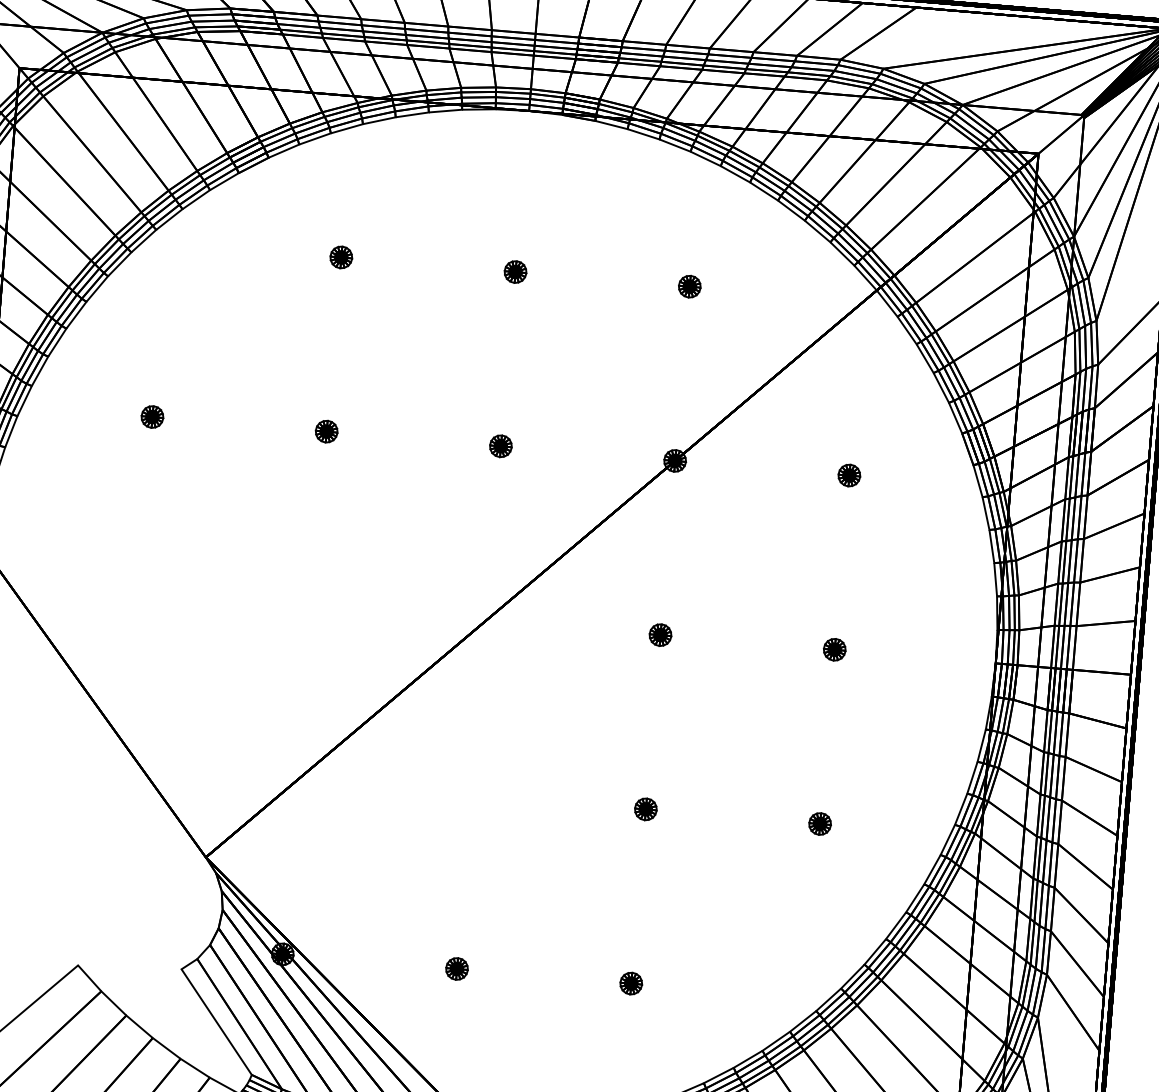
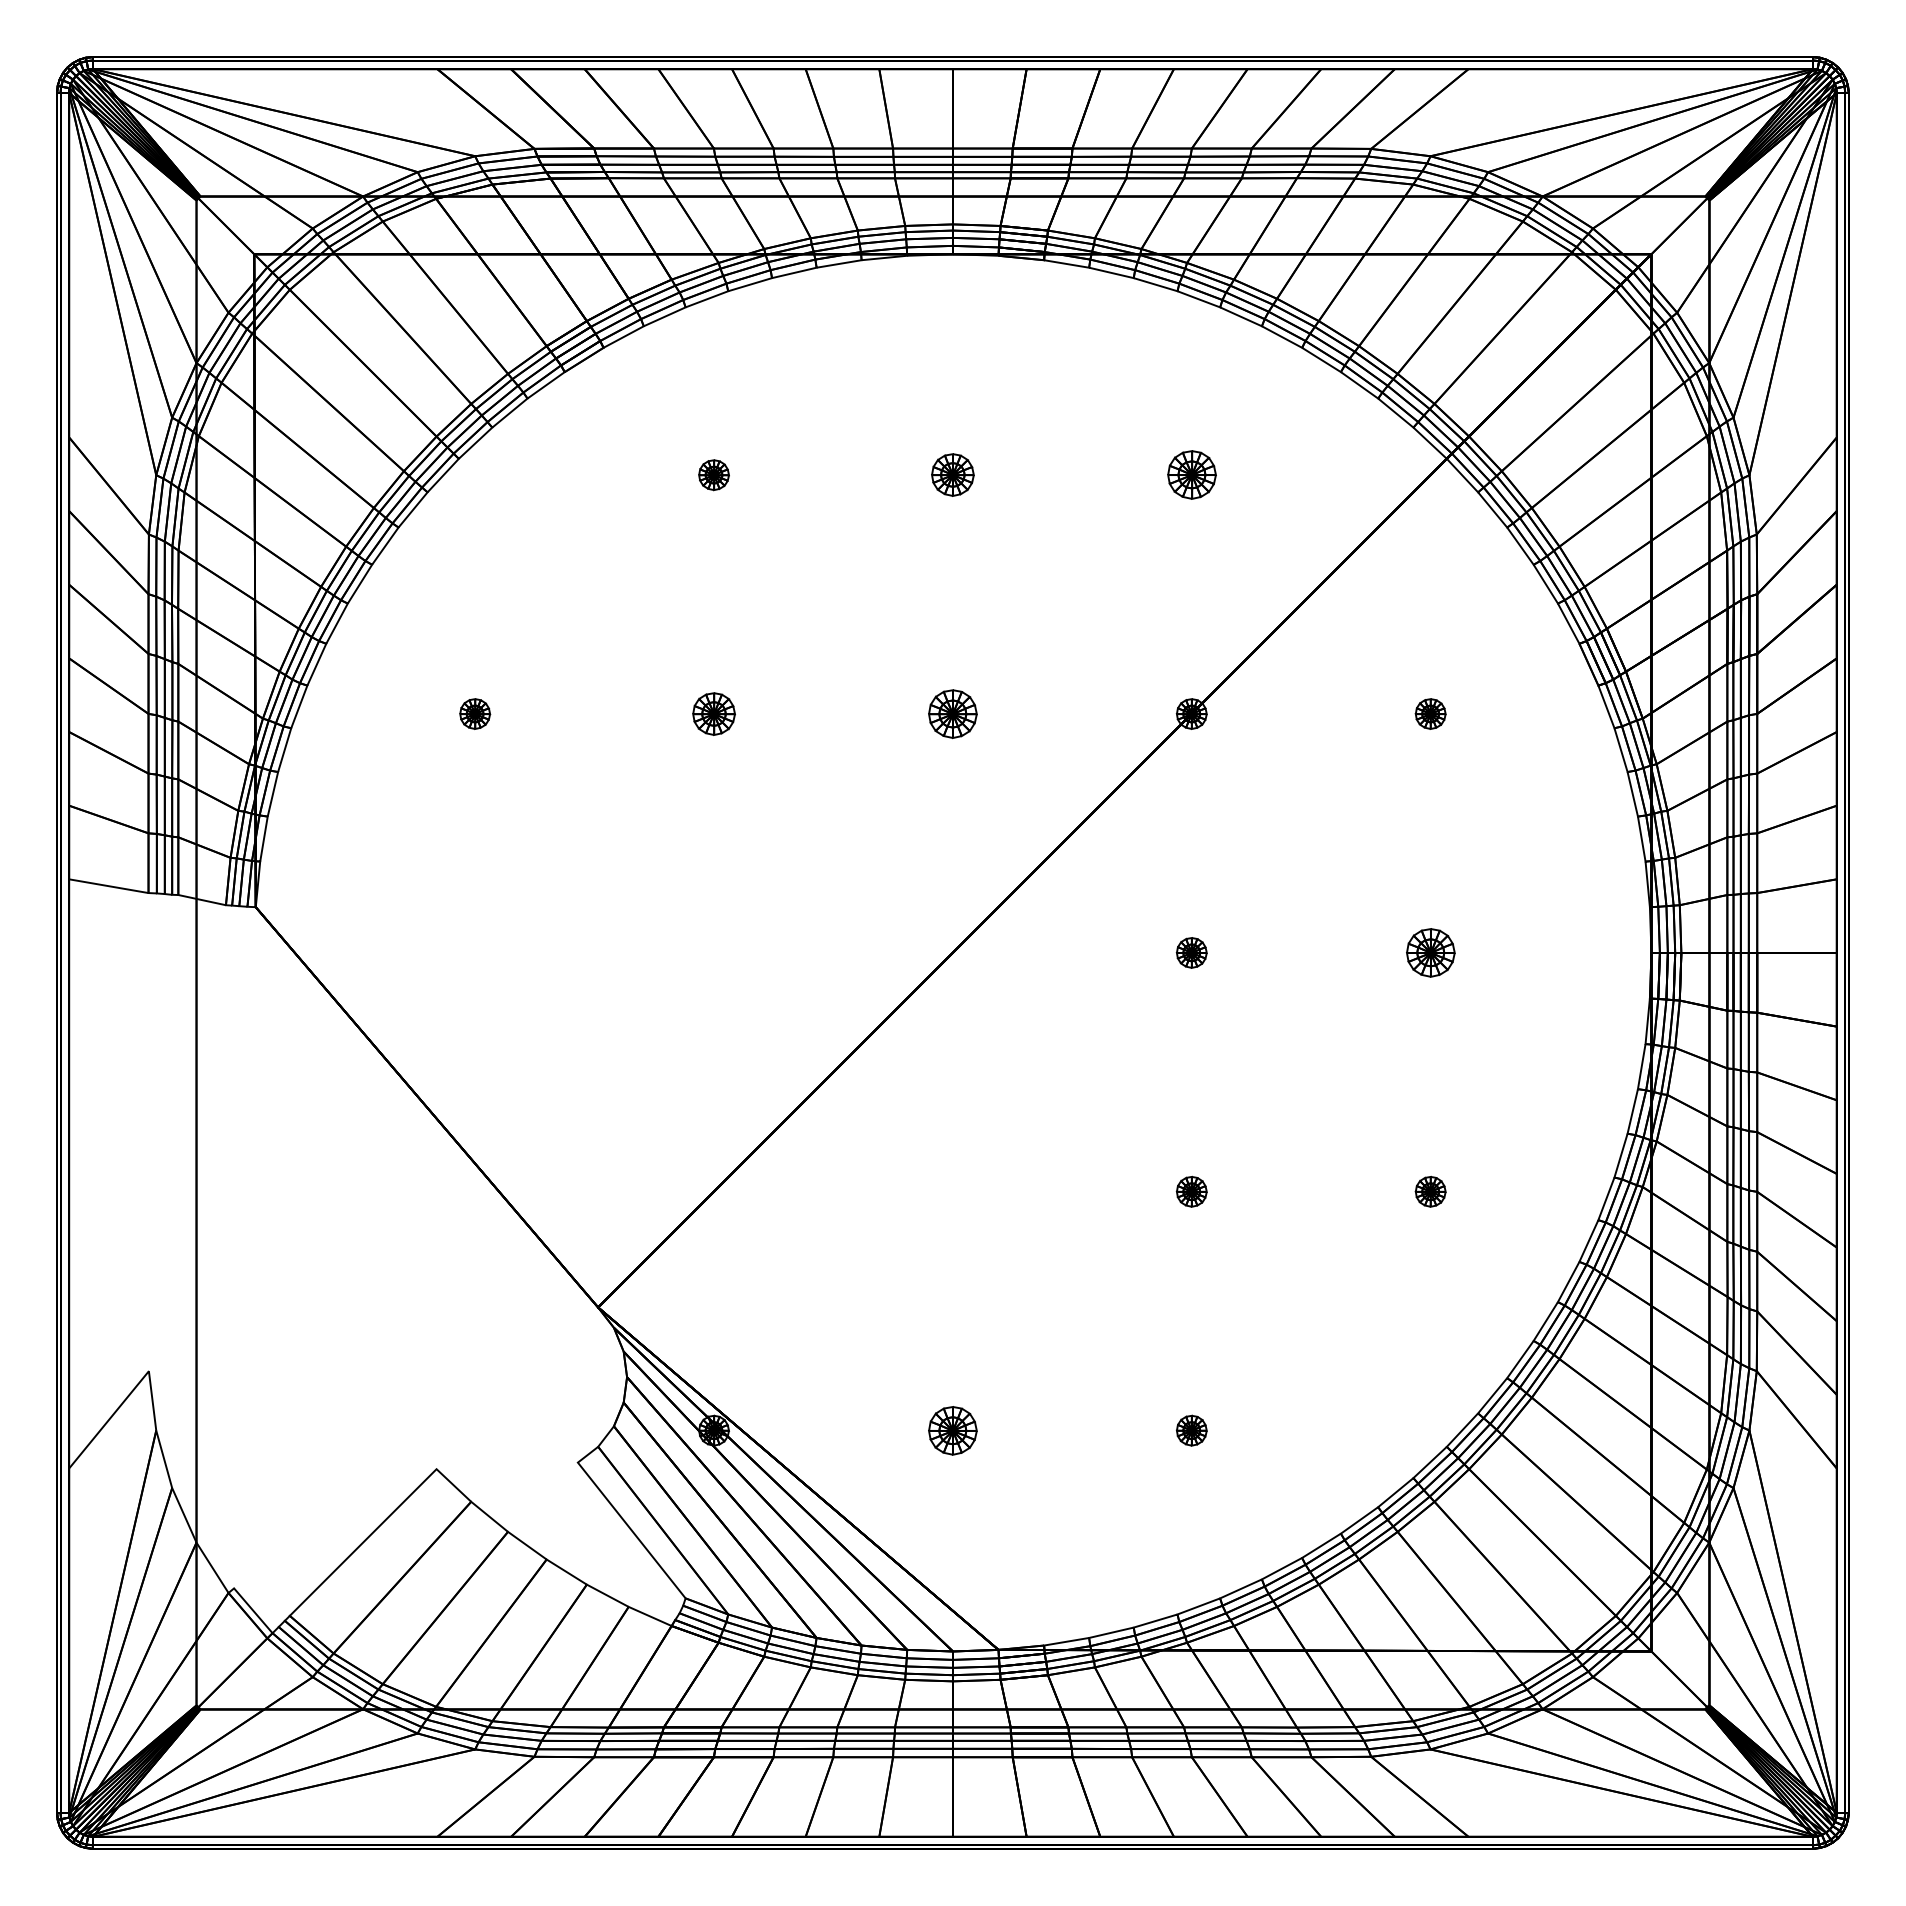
part: (515, 272) -> (952, 475), size x1.4
part: (689, 286) -> (1191, 475), size x1.6
part: (326, 431) -> (713, 713), size x1.4
part: (500, 445) -> (952, 713), size x1.6
part: (834, 649) -> (1430, 952), size x1.6
part: (456, 968) -> (952, 1430), size x1.6

